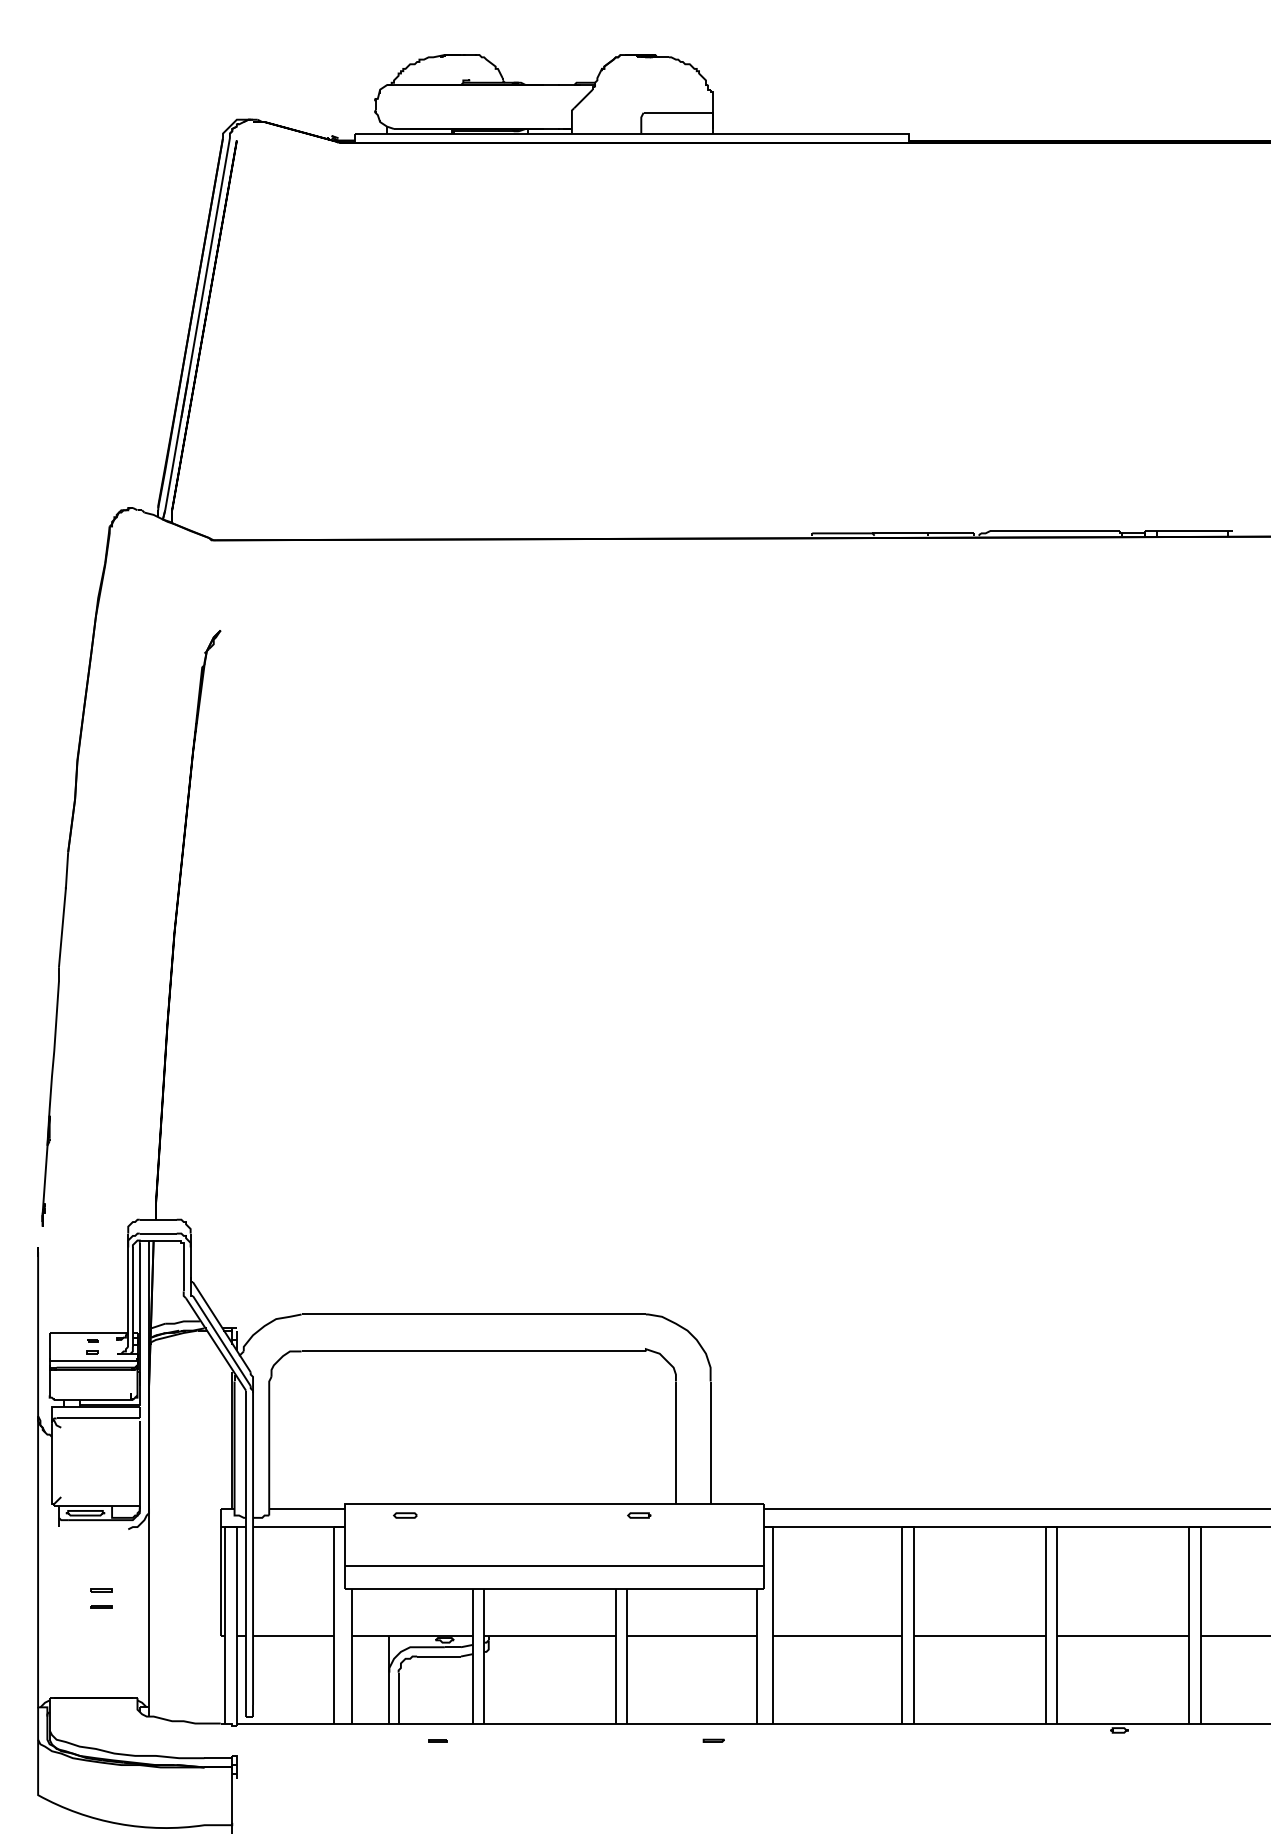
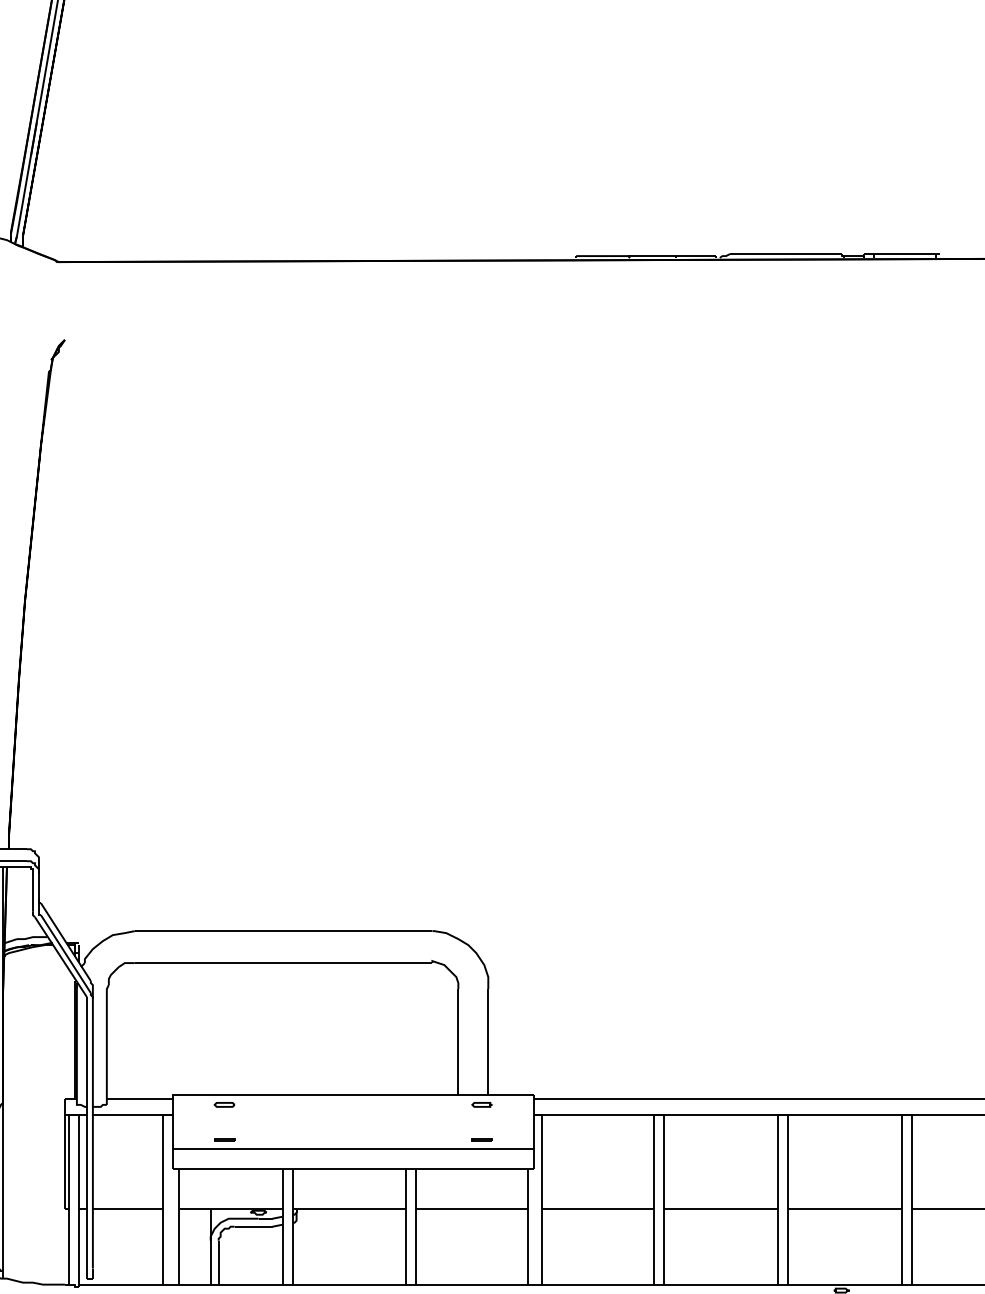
part: (639, 1515) -> (482, 1104), moved
line: (405, 1555) -> (224, 1139), added
line: (703, 1555) -> (482, 1139), added

